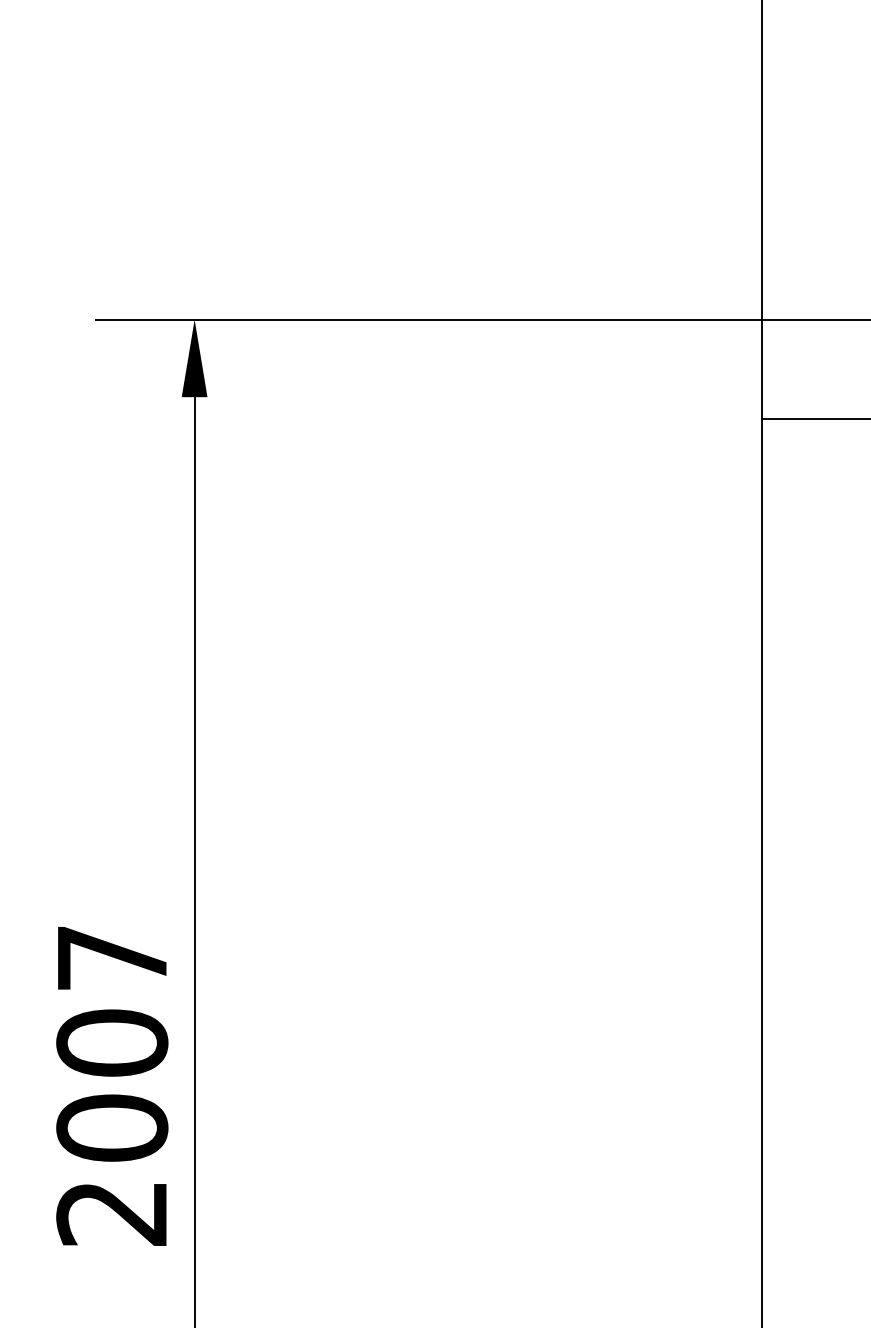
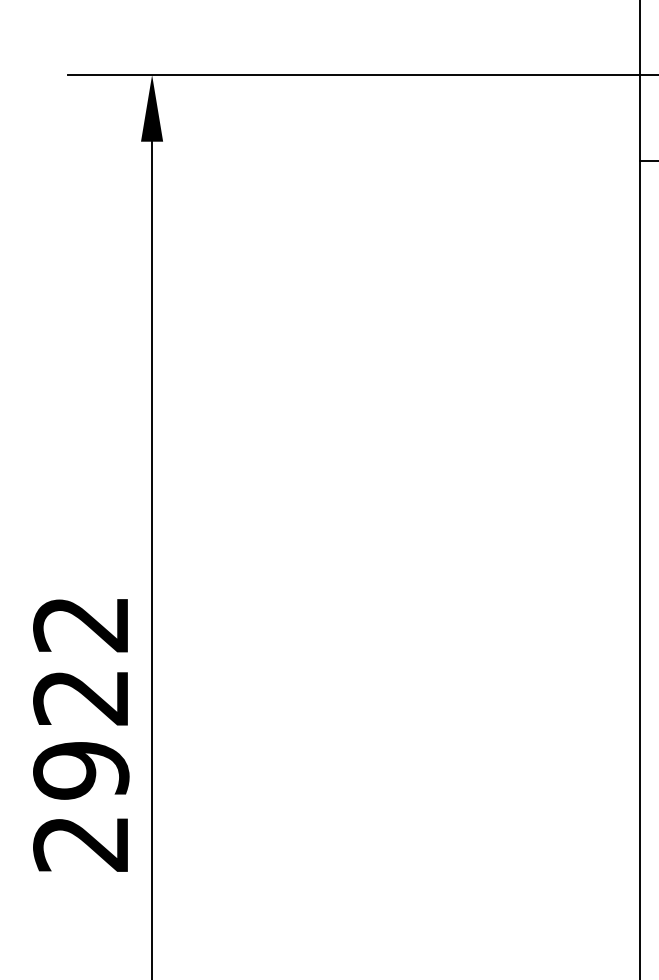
text: (112, 1044) -> (81, 698), 2007 -> 2922

